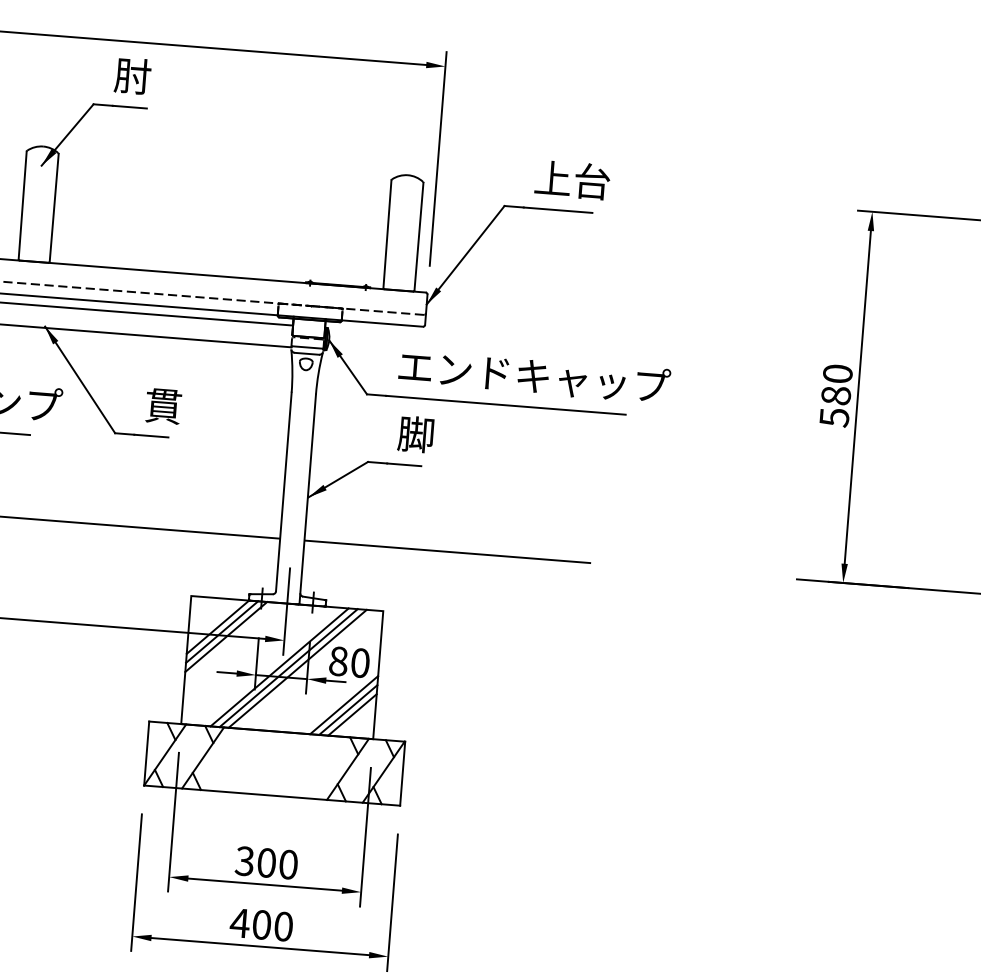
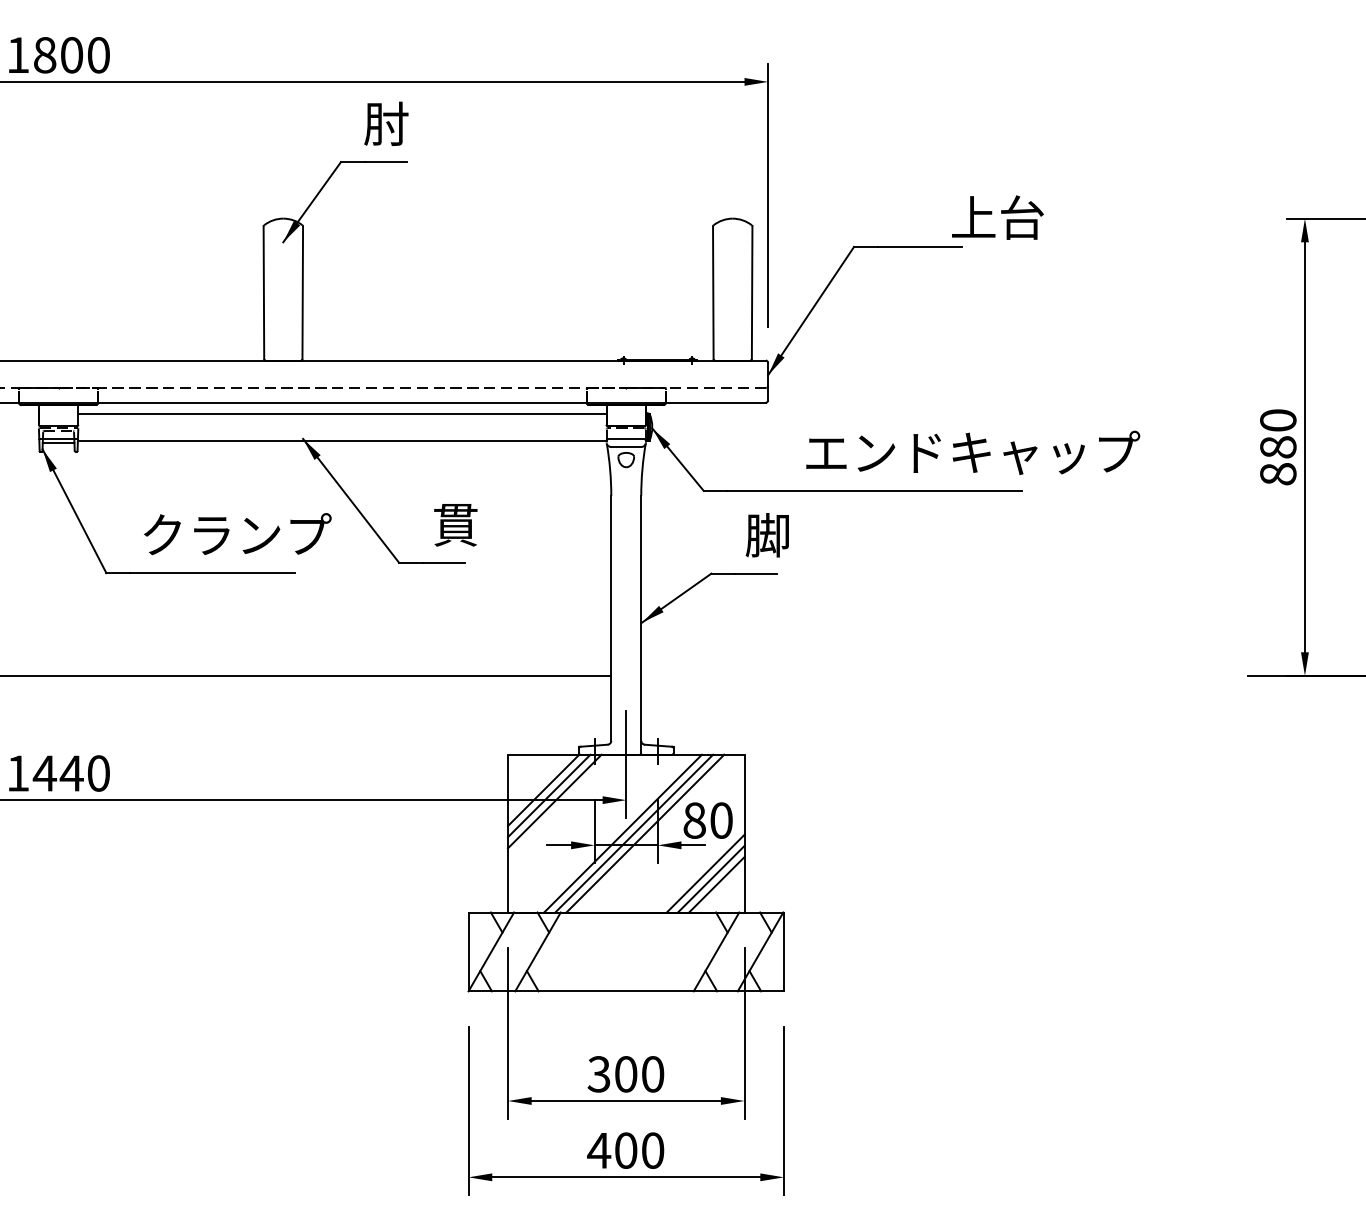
text: (572, 179) -> (997, 217), moved
text: (534, 376) -> (973, 452), moved
text: (834, 417) -> (1278, 474), 580 -> 880
line: (447, 551) -> (817, 675), removed

